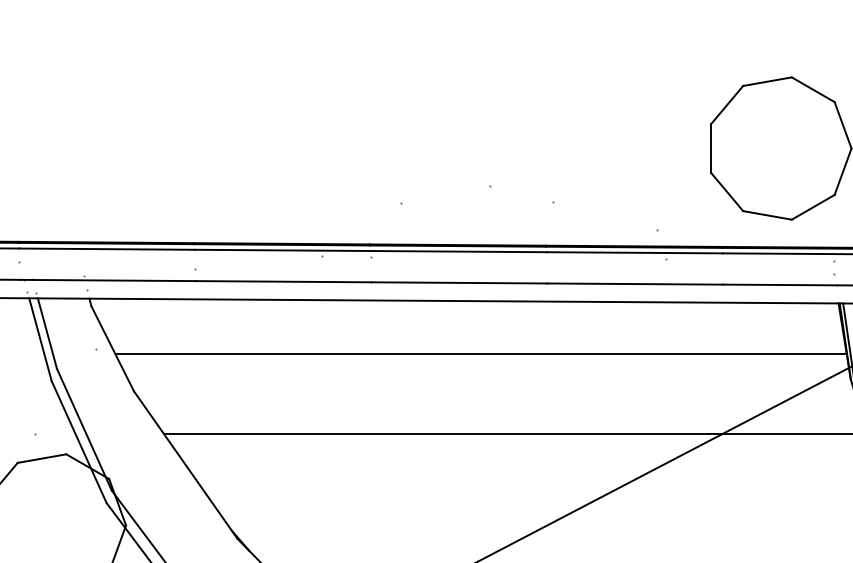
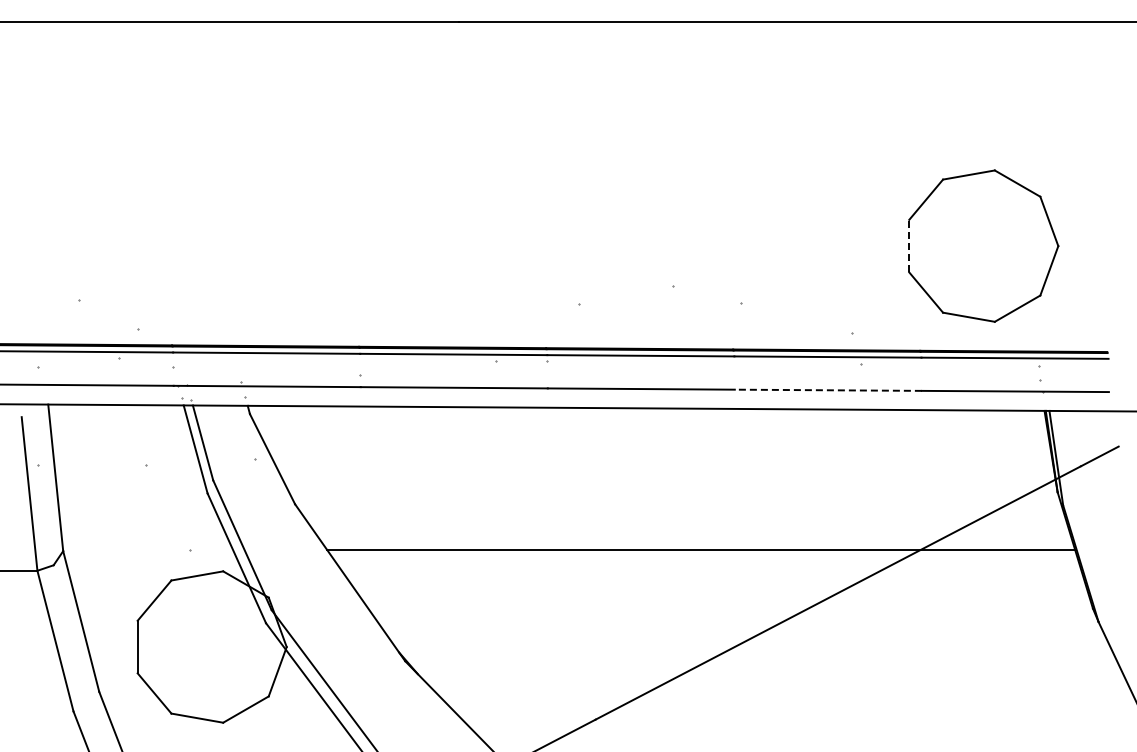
line: (711, 147) -> (909, 245), solid -> dashed
line: (635, 284) -> (828, 390), solid -> dashed
line: (481, 354) -> (664, 465), removed

